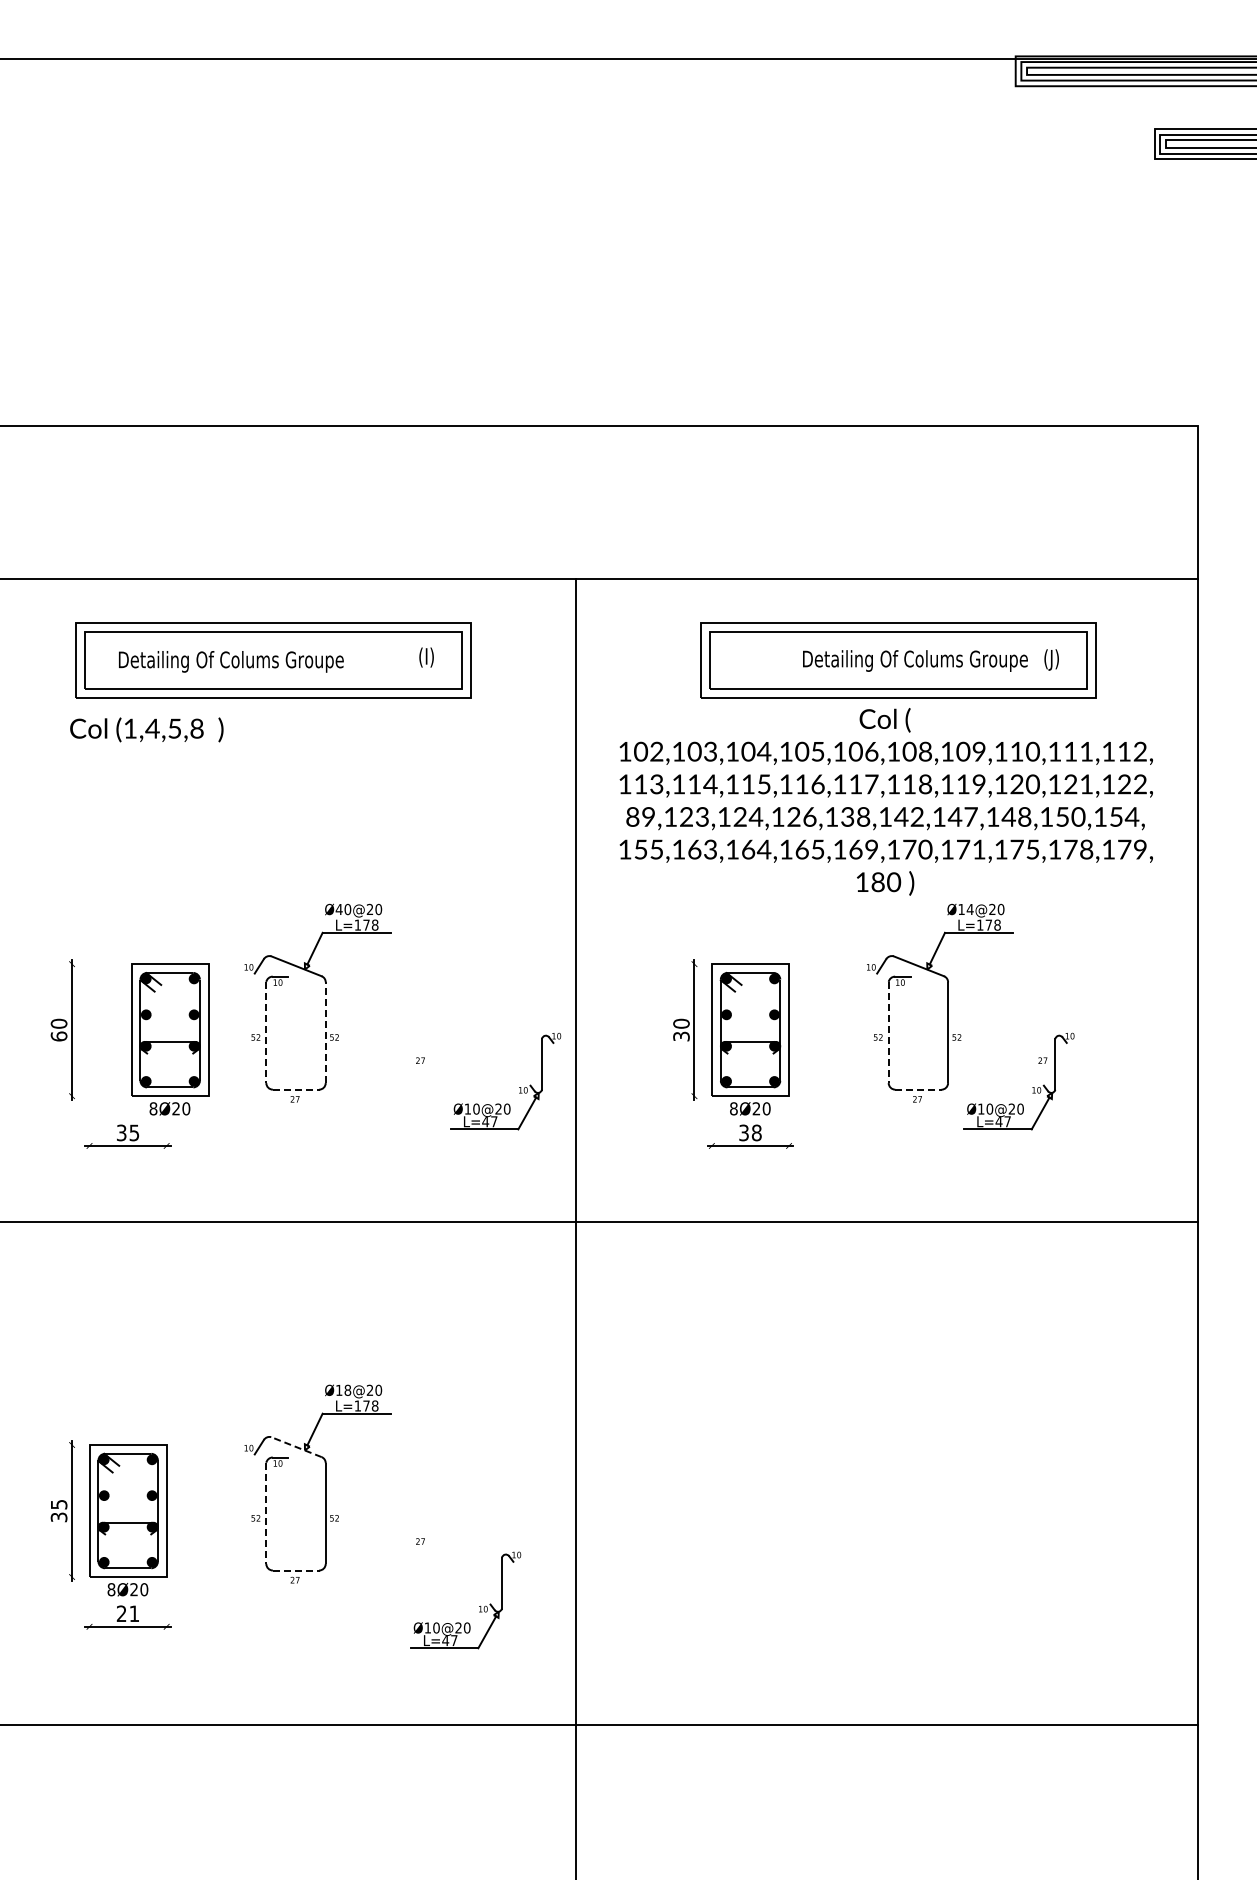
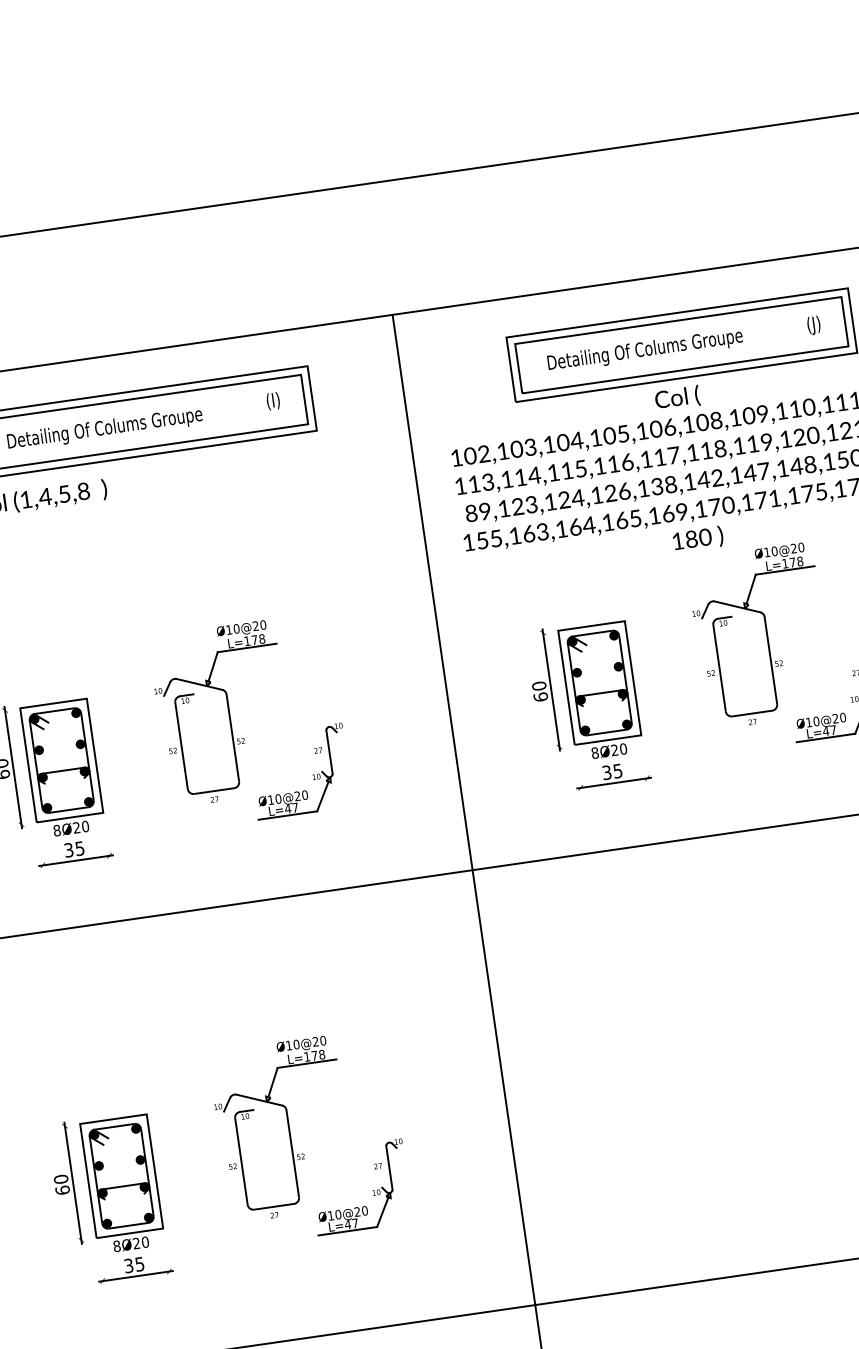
text: (915, 660) -> (645, 350), moved
text: (338, 909) -> (228, 630), Ø40@20 -> Ø10@20
text: (969, 909) -> (774, 551), Ø14@20 -> Ø10@20
line: (266, 1032) -> (181, 745), dashed -> solid
line: (325, 1032) -> (232, 738), dashed -> solid
line: (888, 1032) -> (719, 667), dashed -> solid
text: (681, 1036) -> (540, 697), 30 -> 60
part: (170, 1039) -> (63, 768), moved
part: (519, 1087) -> (312, 774), moved
line: (296, 1089) -> (214, 790), dashed -> solid
line: (919, 1089) -> (753, 713), dashed -> solid
text: (756, 1132) -> (617, 770), 38 -> 35
text: (347, 1390) -> (296, 1044), Ø18@20 -> Ø10@20
line: (295, 1446) -> (258, 1099), dashed -> solid
text: (58, 1510) -> (61, 1184), 35 -> 60
line: (266, 1513) -> (241, 1161), dashed -> solid
line: (296, 1570) -> (274, 1206), dashed -> solid
part: (479, 1606) -> (372, 1190), moved
text: (128, 1613) -> (134, 1264), 21 -> 35

